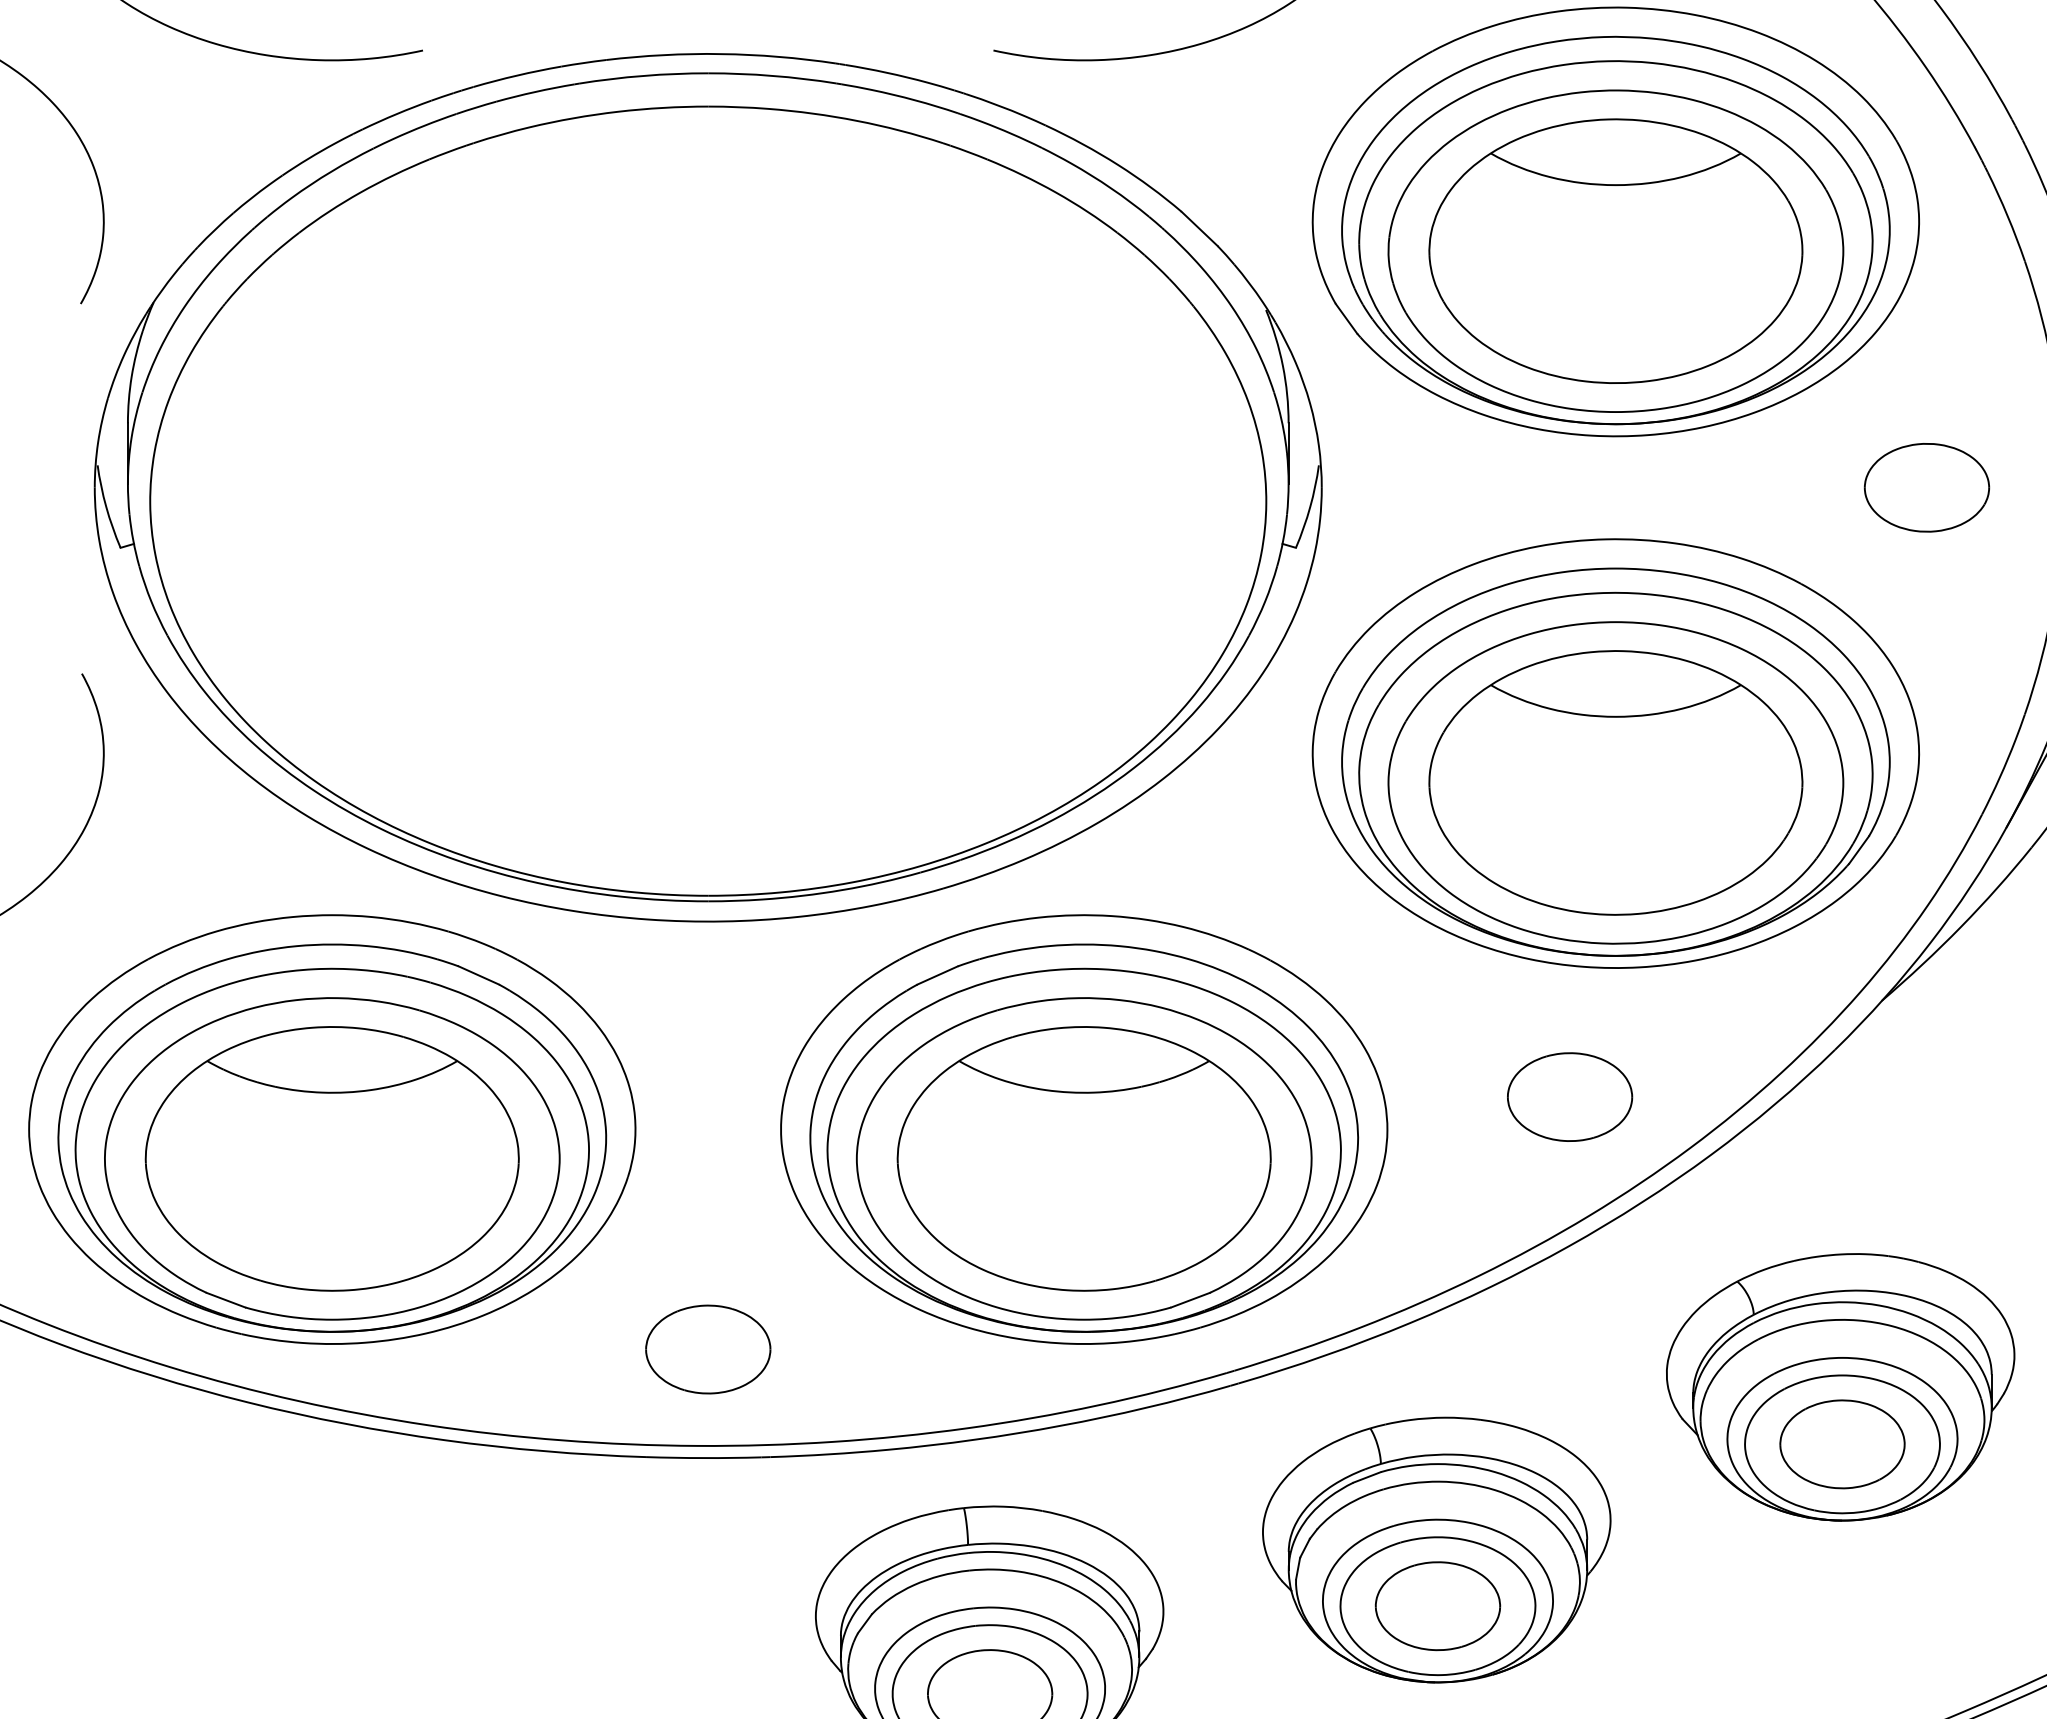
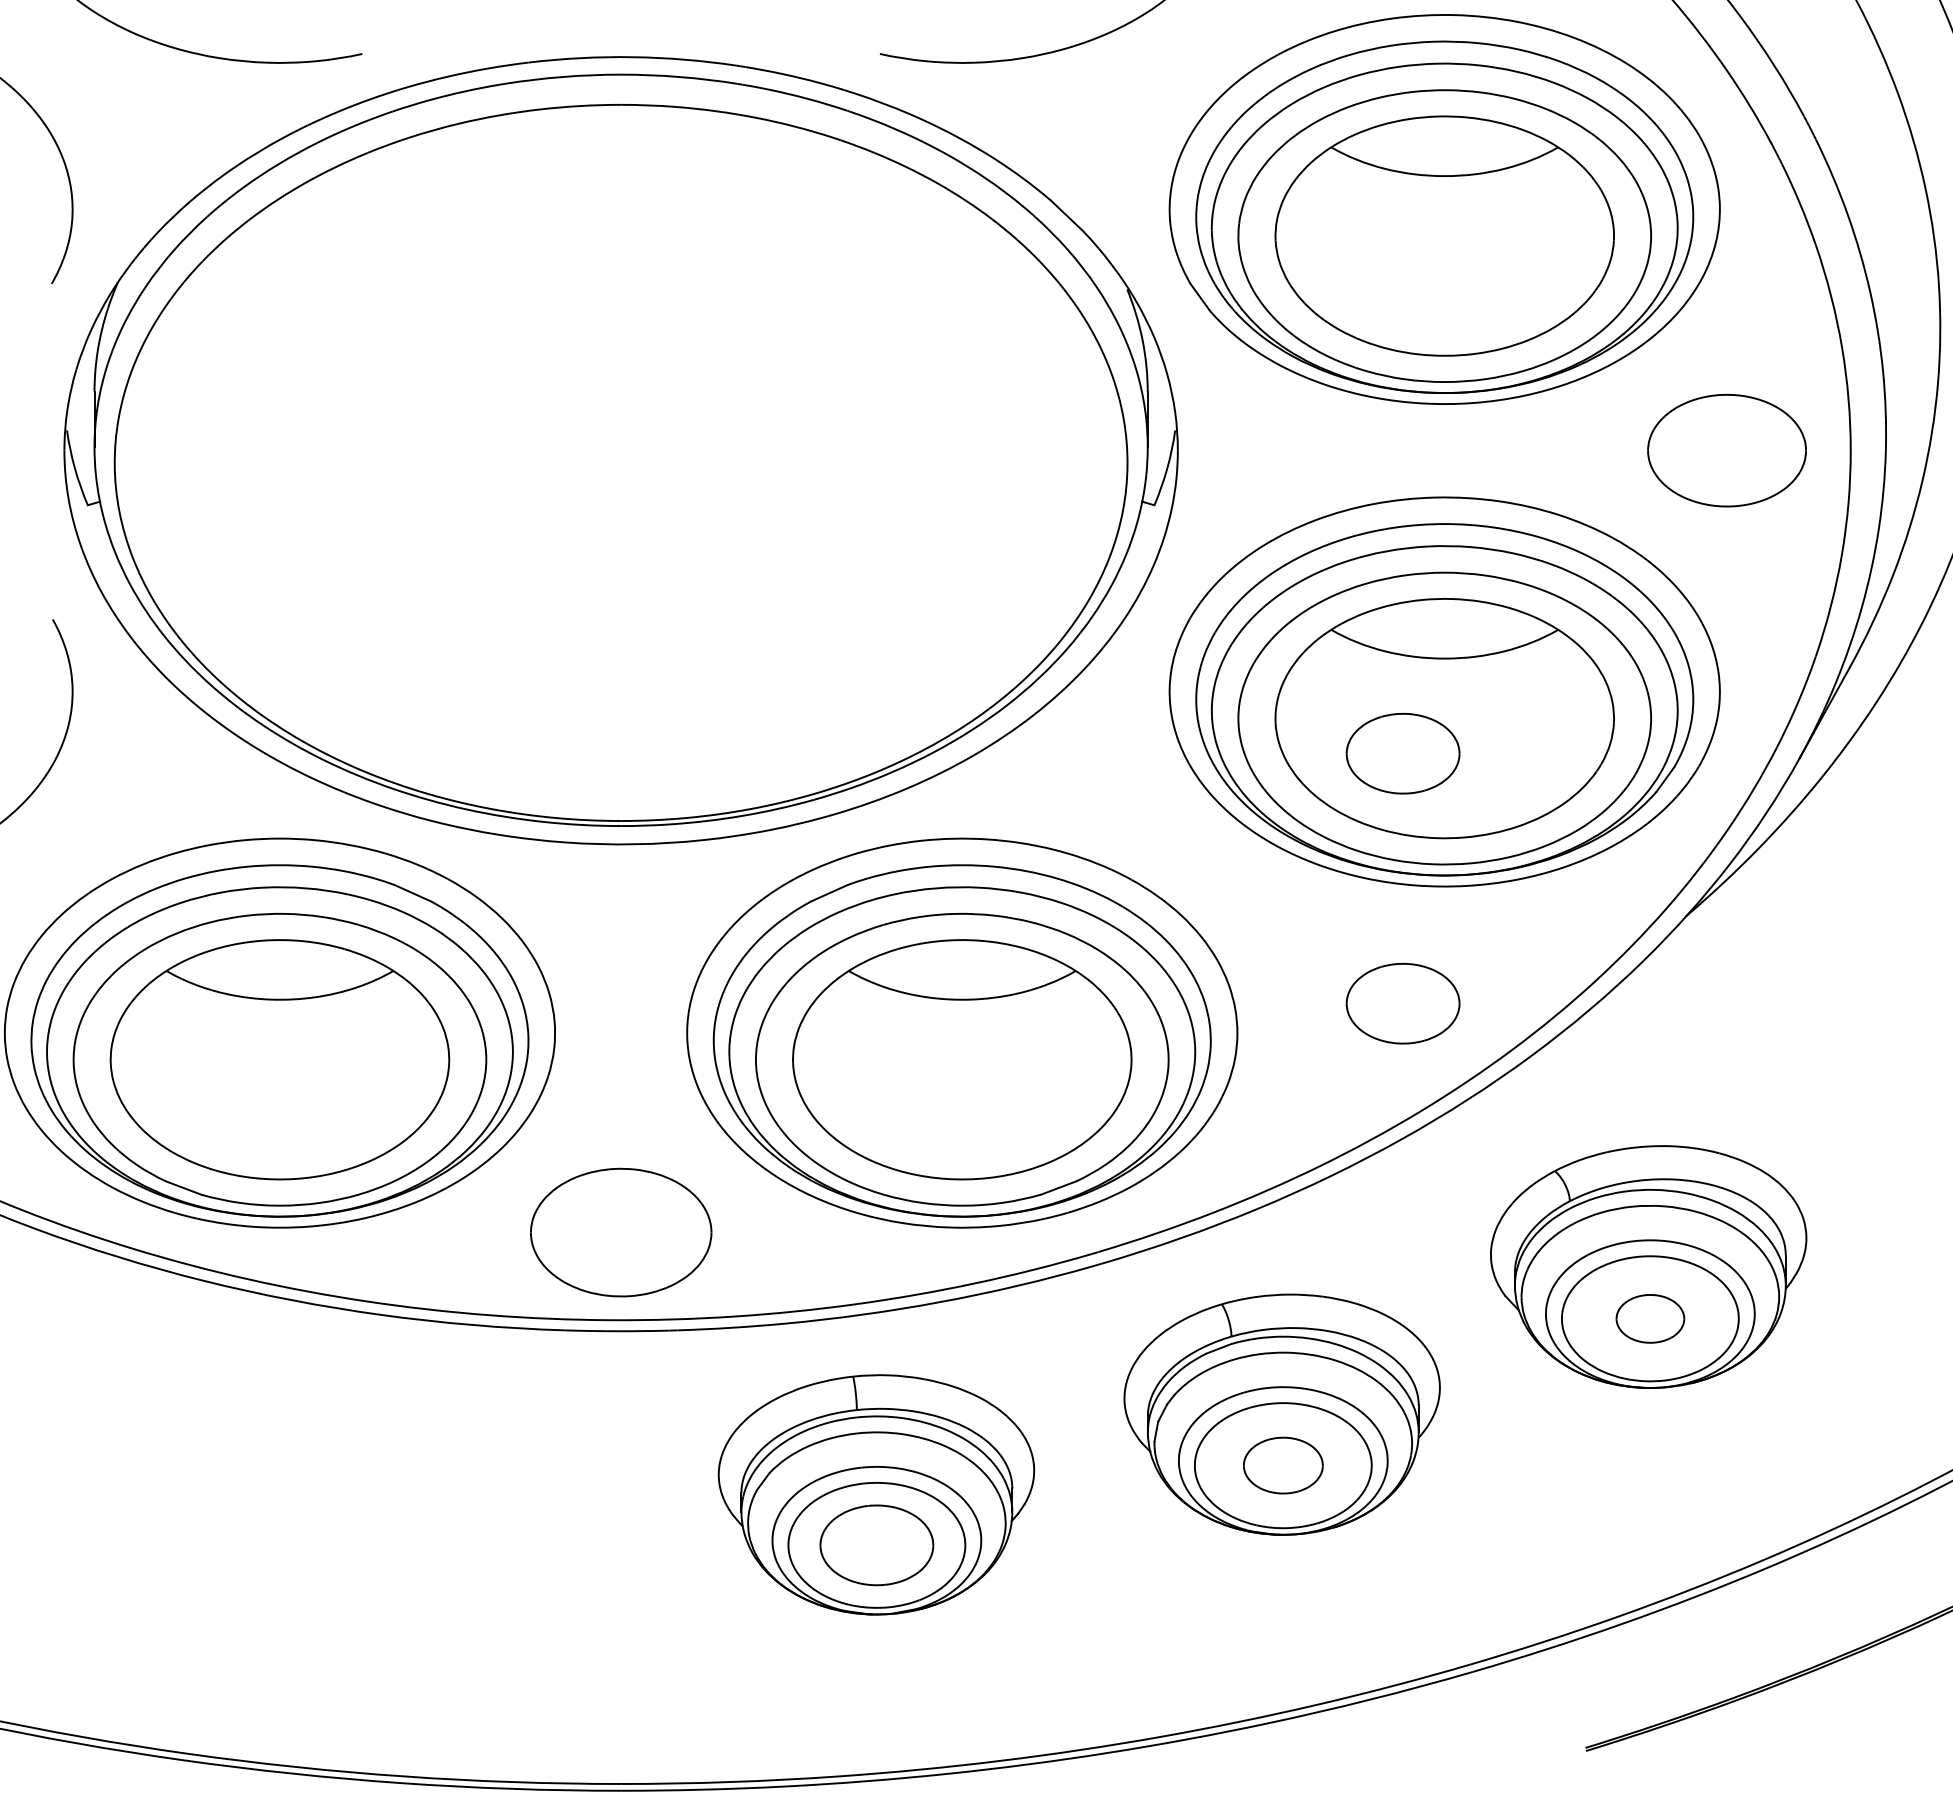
part: (1926, 487) -> (1726, 450), size x1.4
part: (1569, 821) -> (1402, 753), added
part: (707, 1349) -> (620, 1232), size x1.6
part: (1842, 1444) -> (1650, 1318), size x0.6
part: (1438, 1606) -> (1283, 1465), size x0.7

